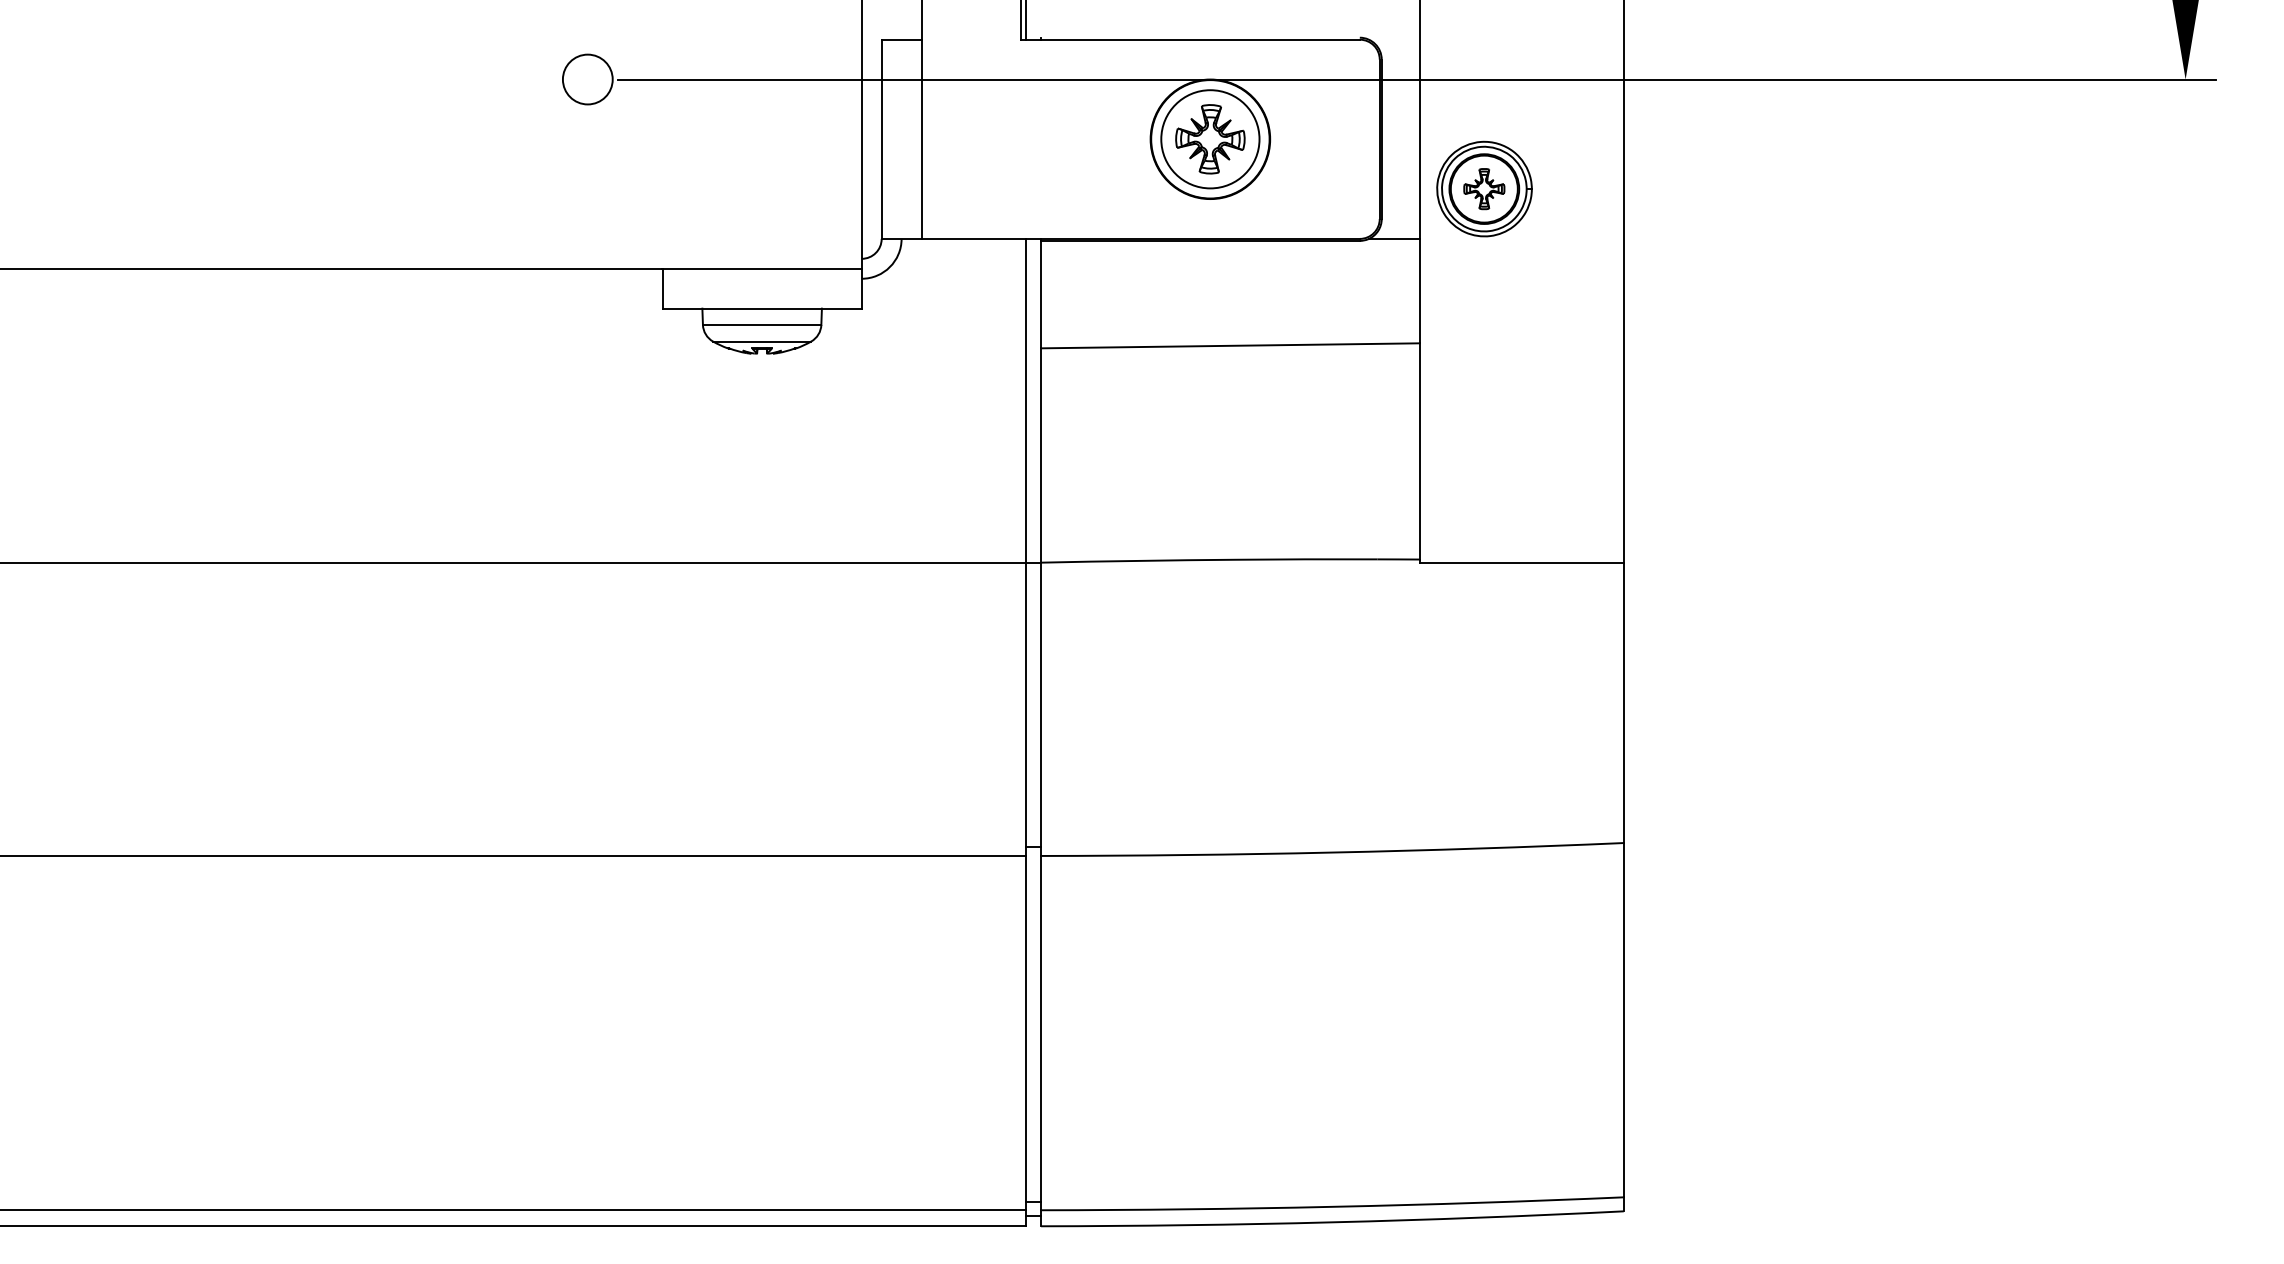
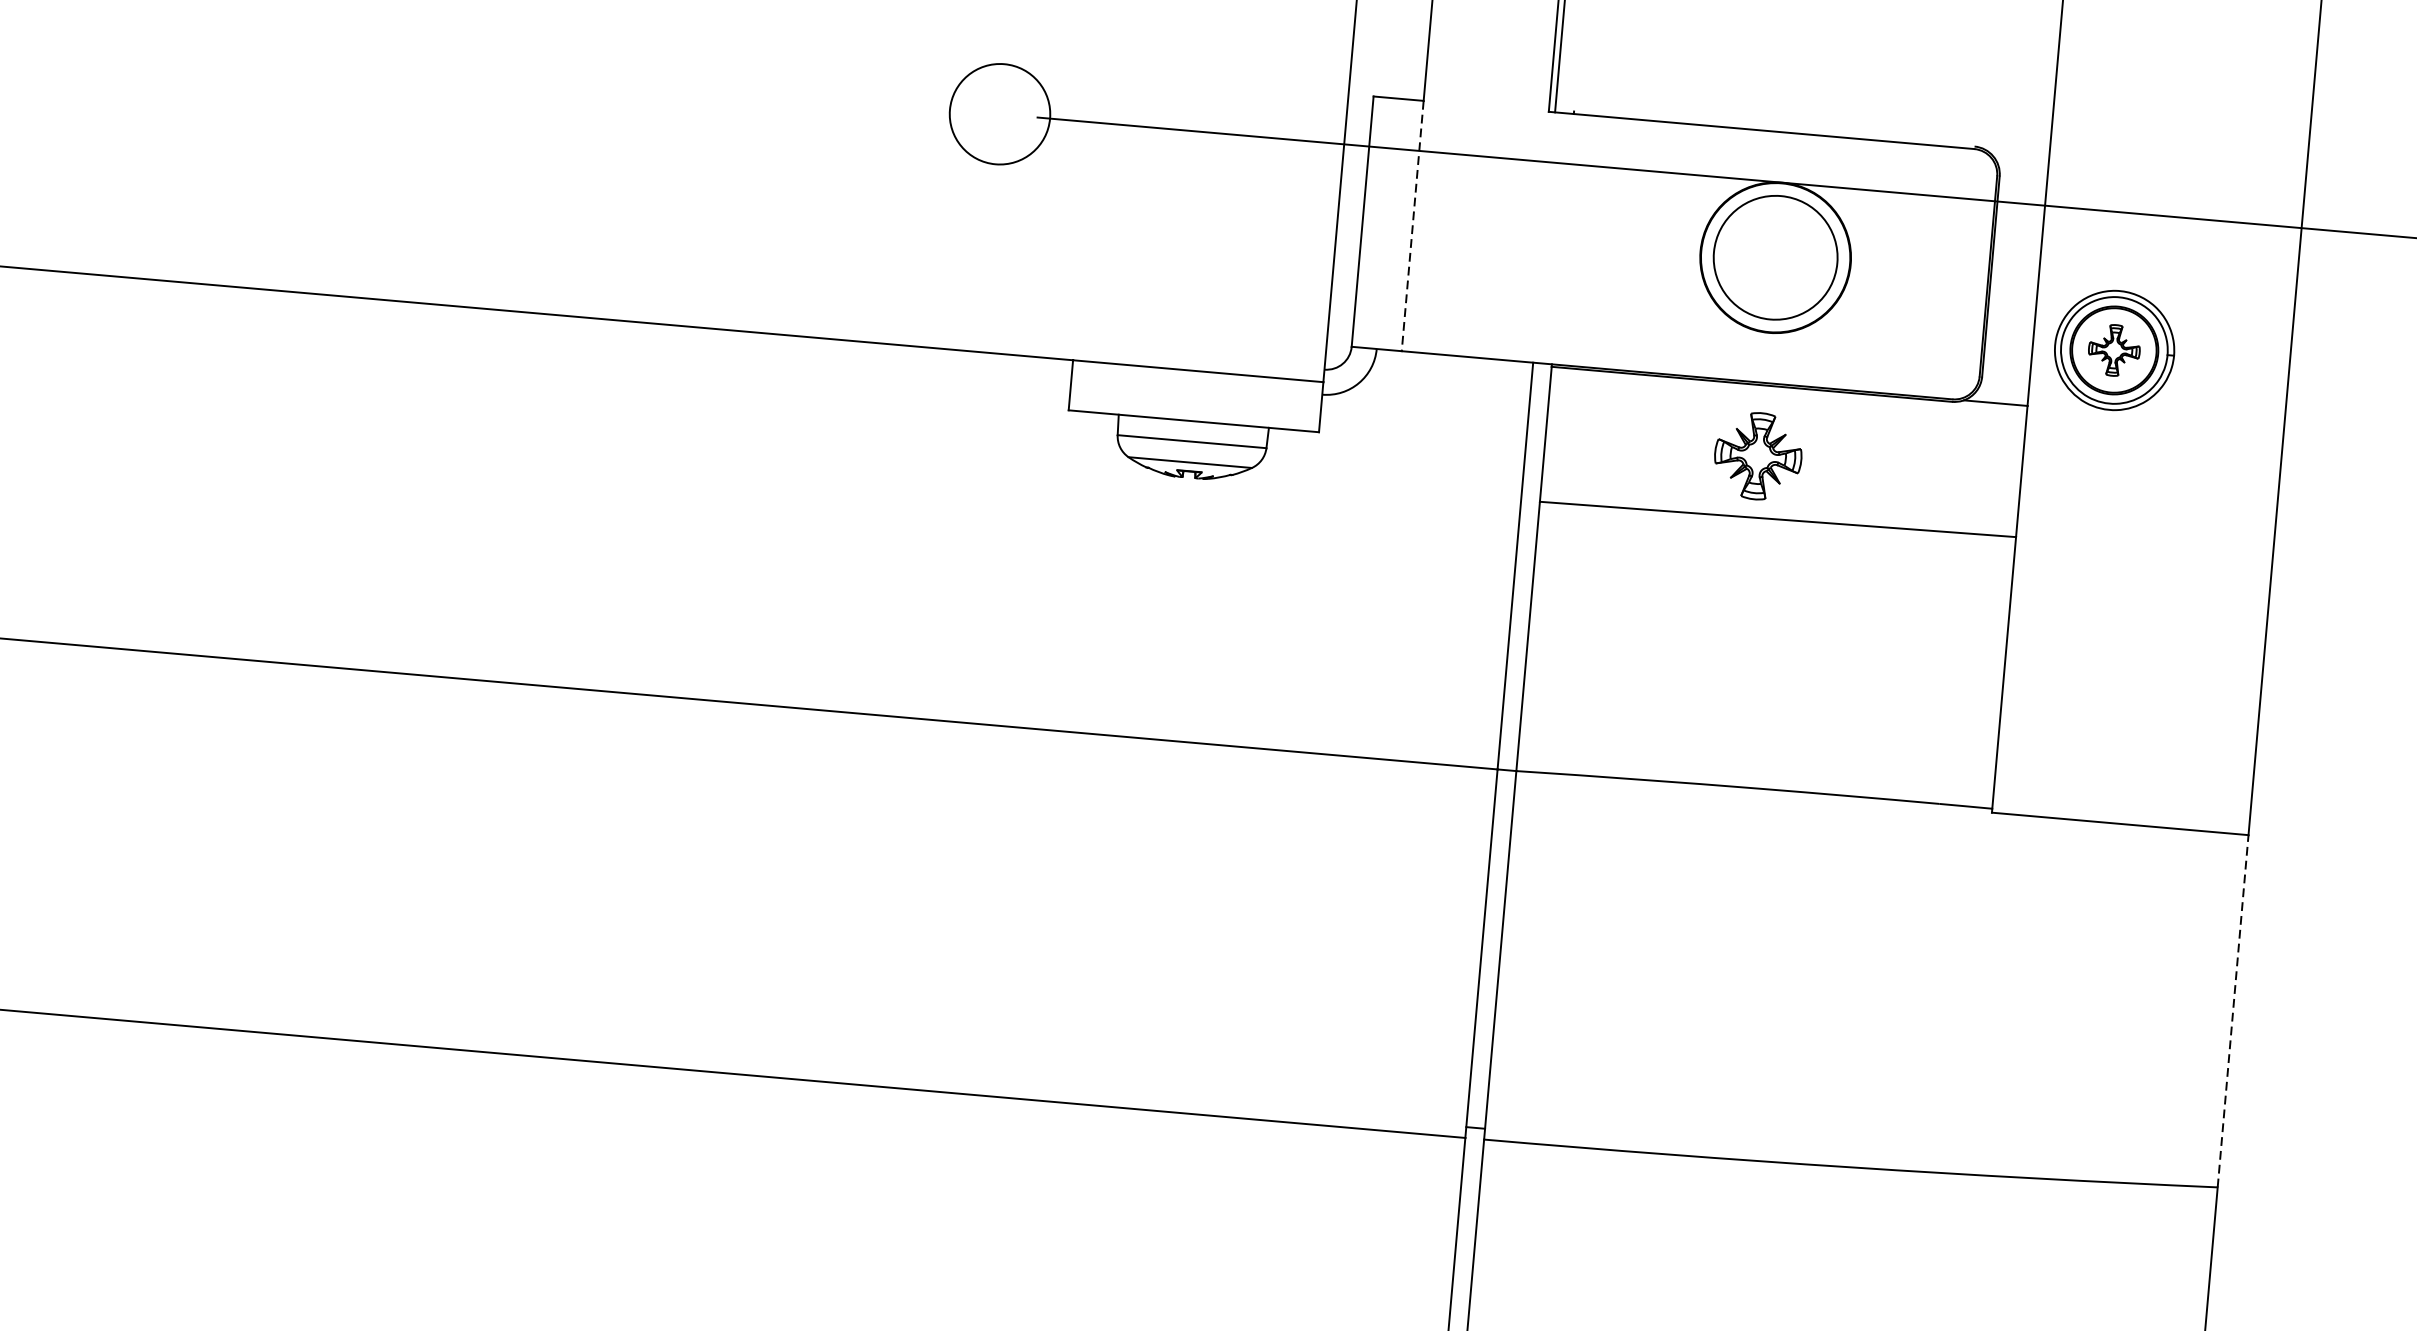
circle: (587, 79) -> (999, 114), size x1.6
line: (921, 139) -> (1412, 226), solid -> dashed
part: (1210, 139) -> (1758, 456), moved
line: (1623, 702) -> (2232, 1010), solid -> dashed

